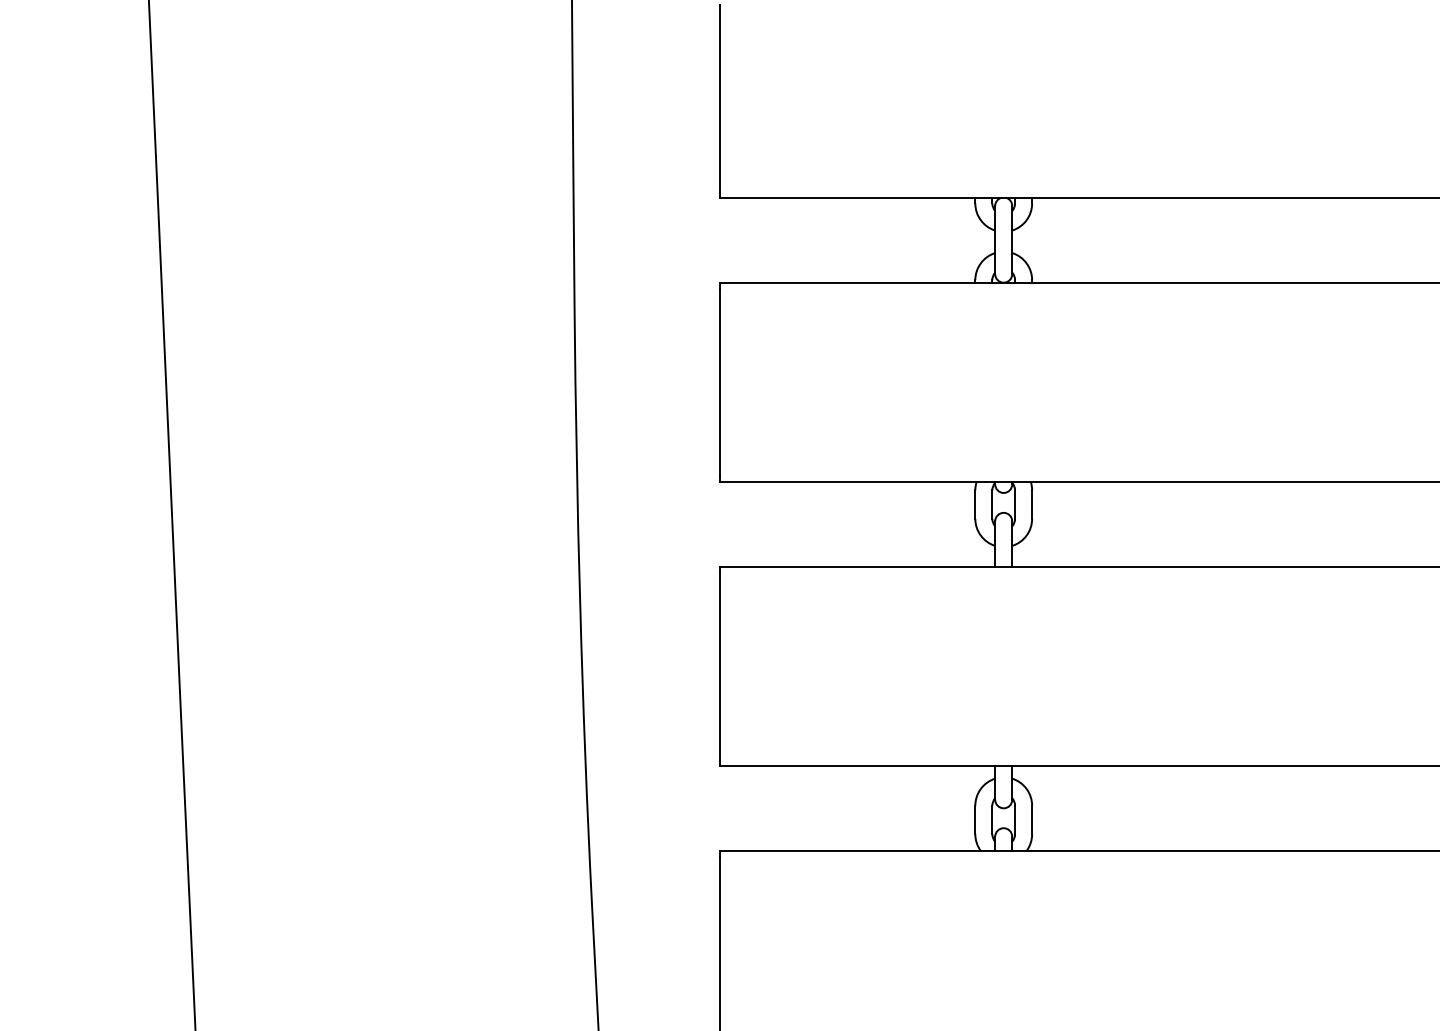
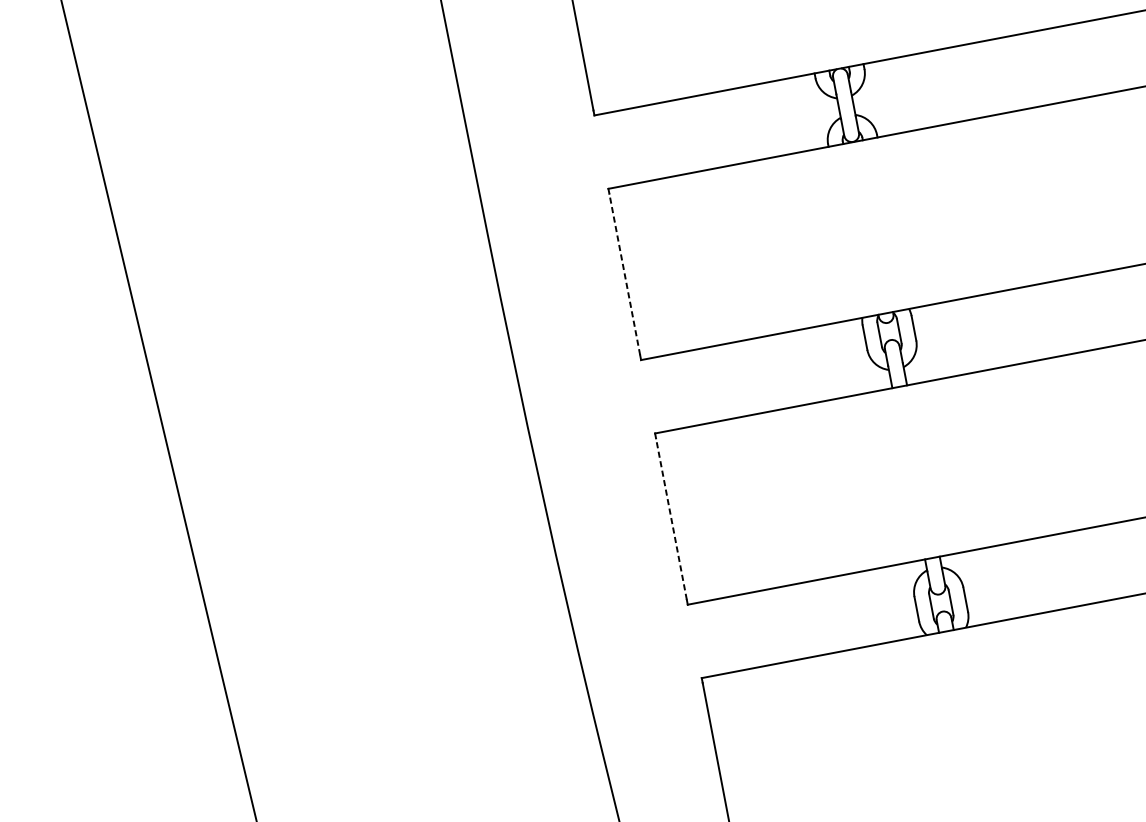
line: (719, 382) -> (624, 274), solid -> dashed
line: (719, 666) -> (671, 519), solid -> dashed

